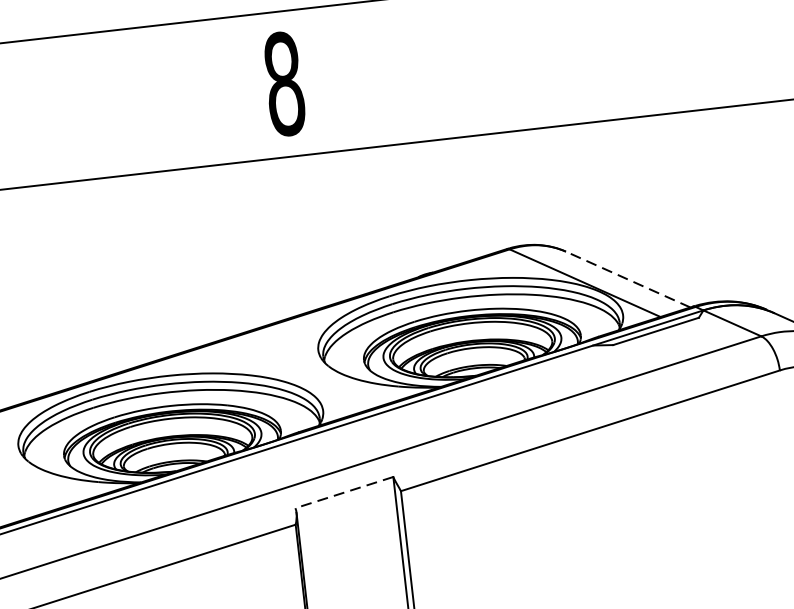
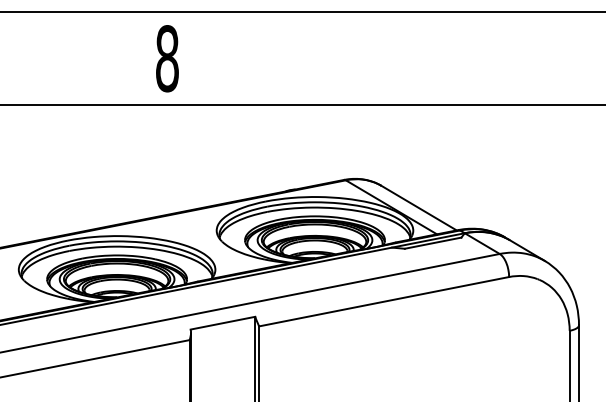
text: (284, 83) -> (167, 58), moved
line: (628, 280) -> (419, 208), dashed -> solid
line: (343, 493) -> (222, 323), dashed -> solid

